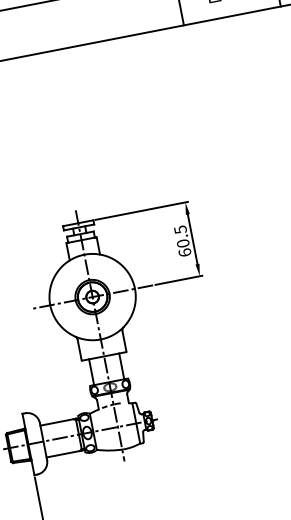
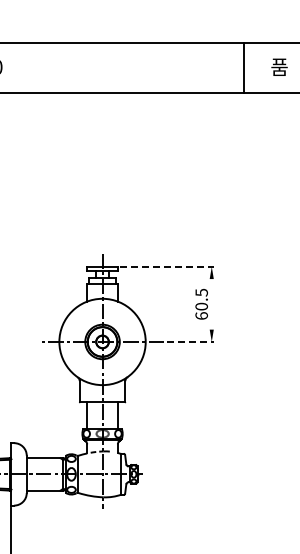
line: (141, 210) -> (167, 266), solid -> dashed
line: (192, 239) -> (211, 304), removed
line: (178, 279) -> (190, 341), solid -> dashed

